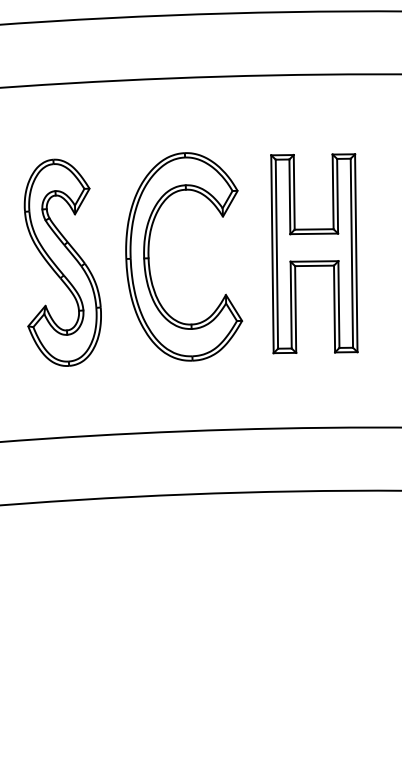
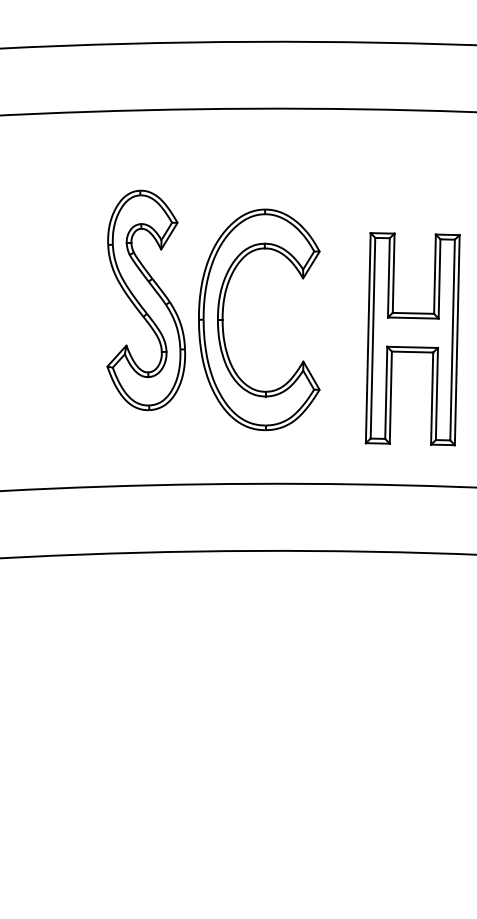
part: (314, 254) -> (412, 339), moved
part: (149, 257) -> (223, 319), moved
part: (62, 262) -> (146, 300), moved

